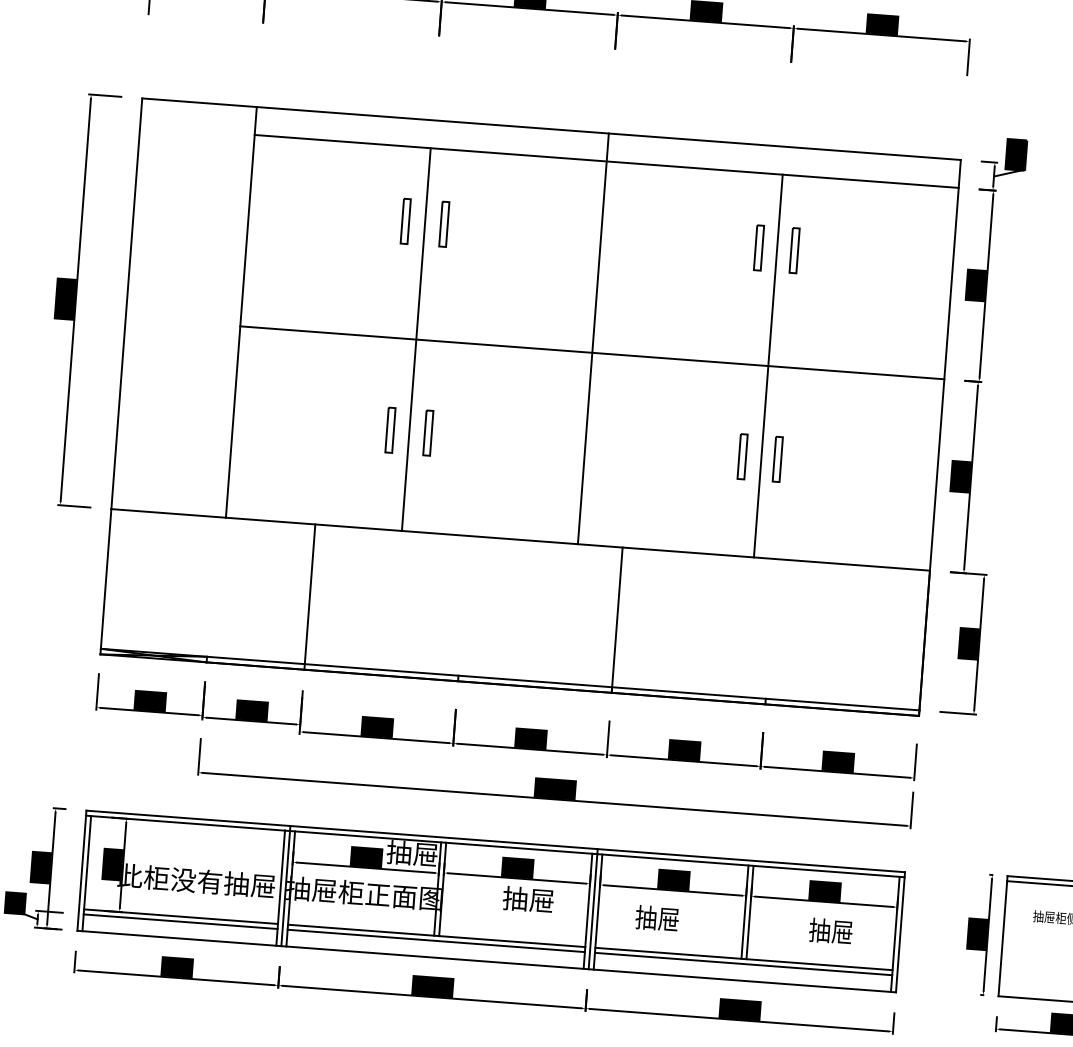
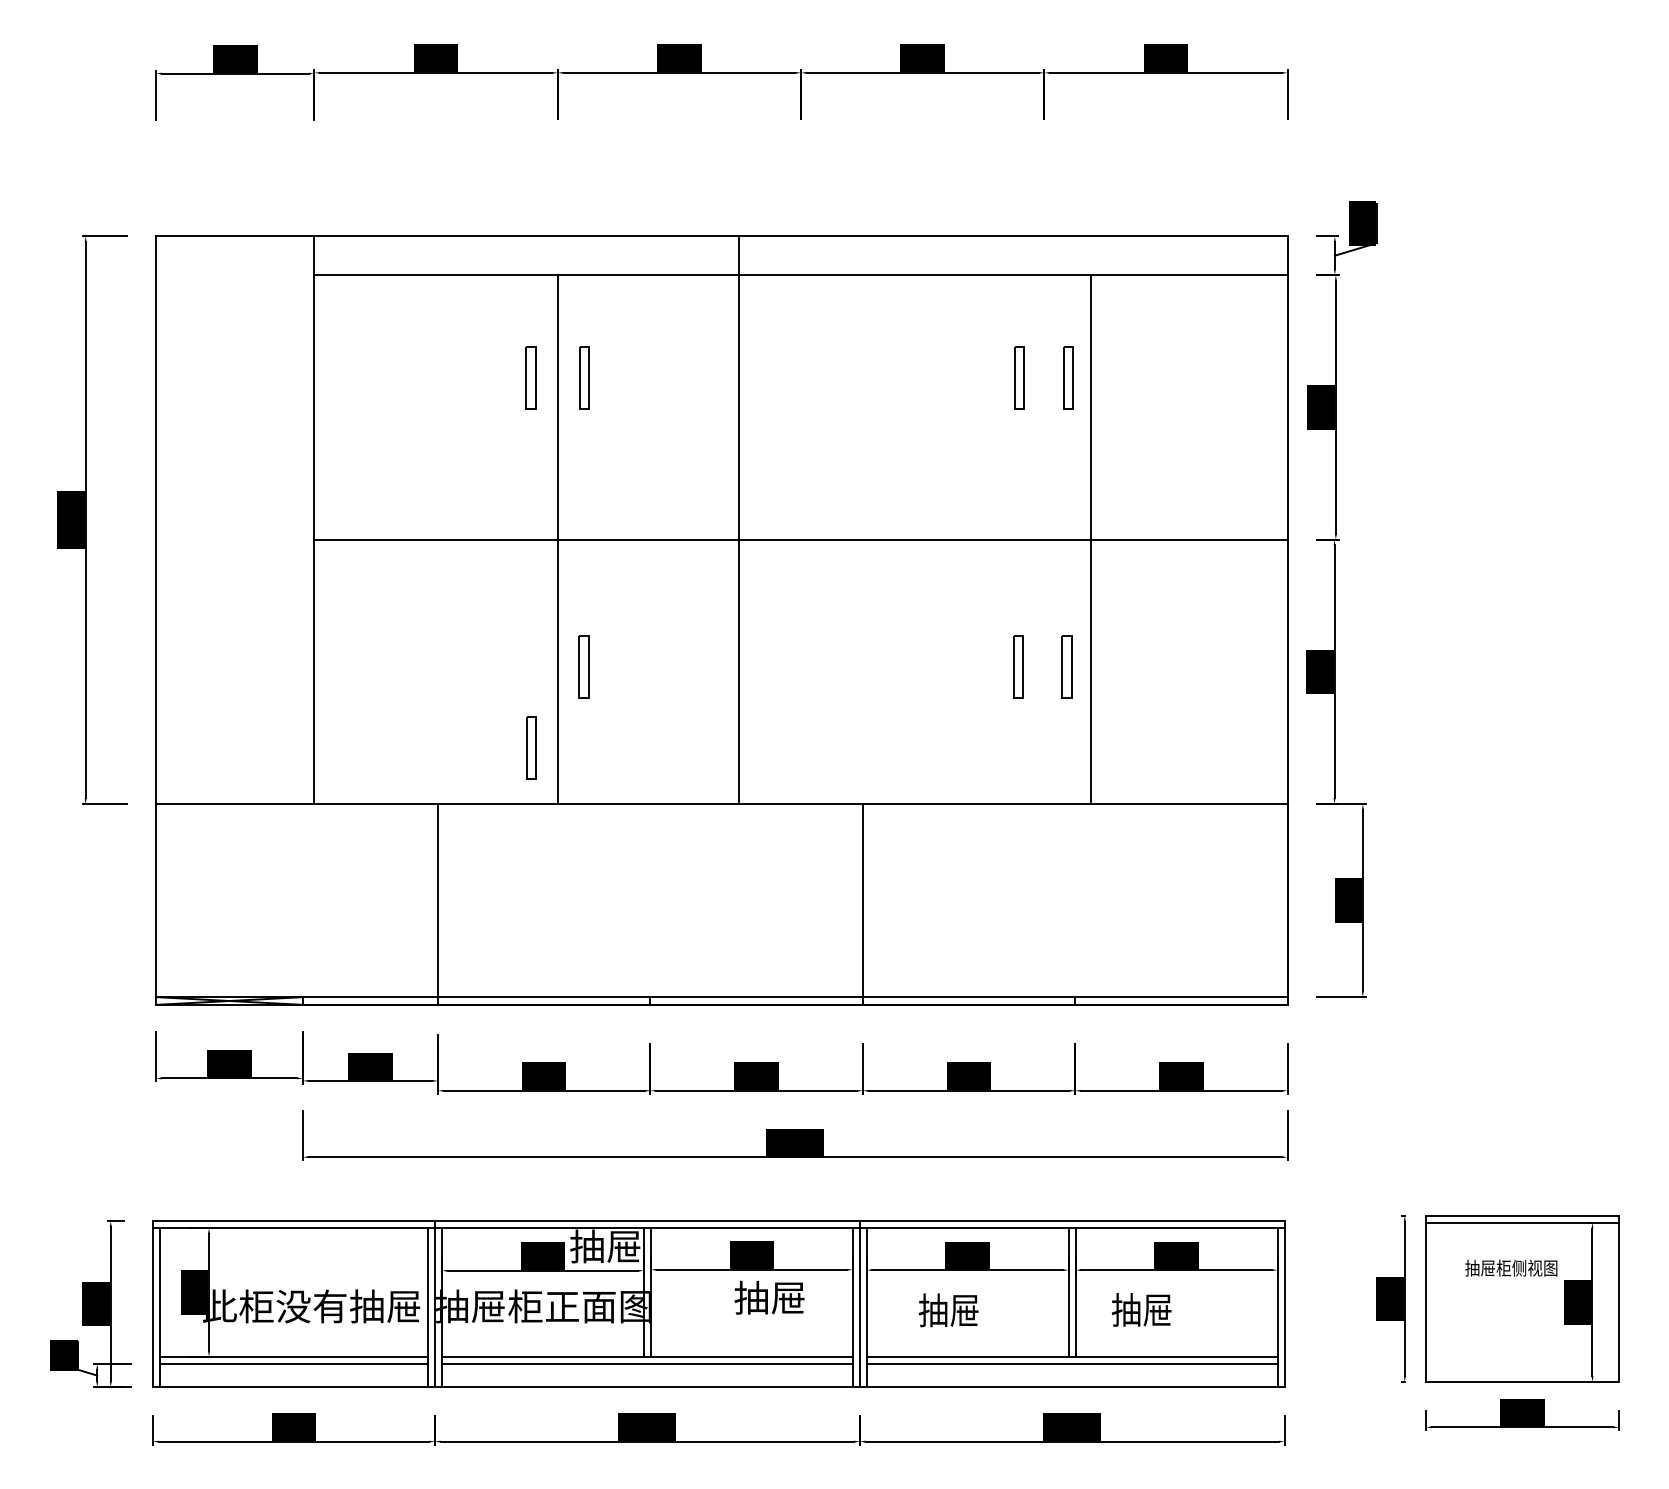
line: (593, 339) -> (739, 520), moved
line: (768, 366) -> (1091, 539), moved
part: (390, 430) -> (531, 747), moved
text: (830, 930) -> (1141, 1309), moved

